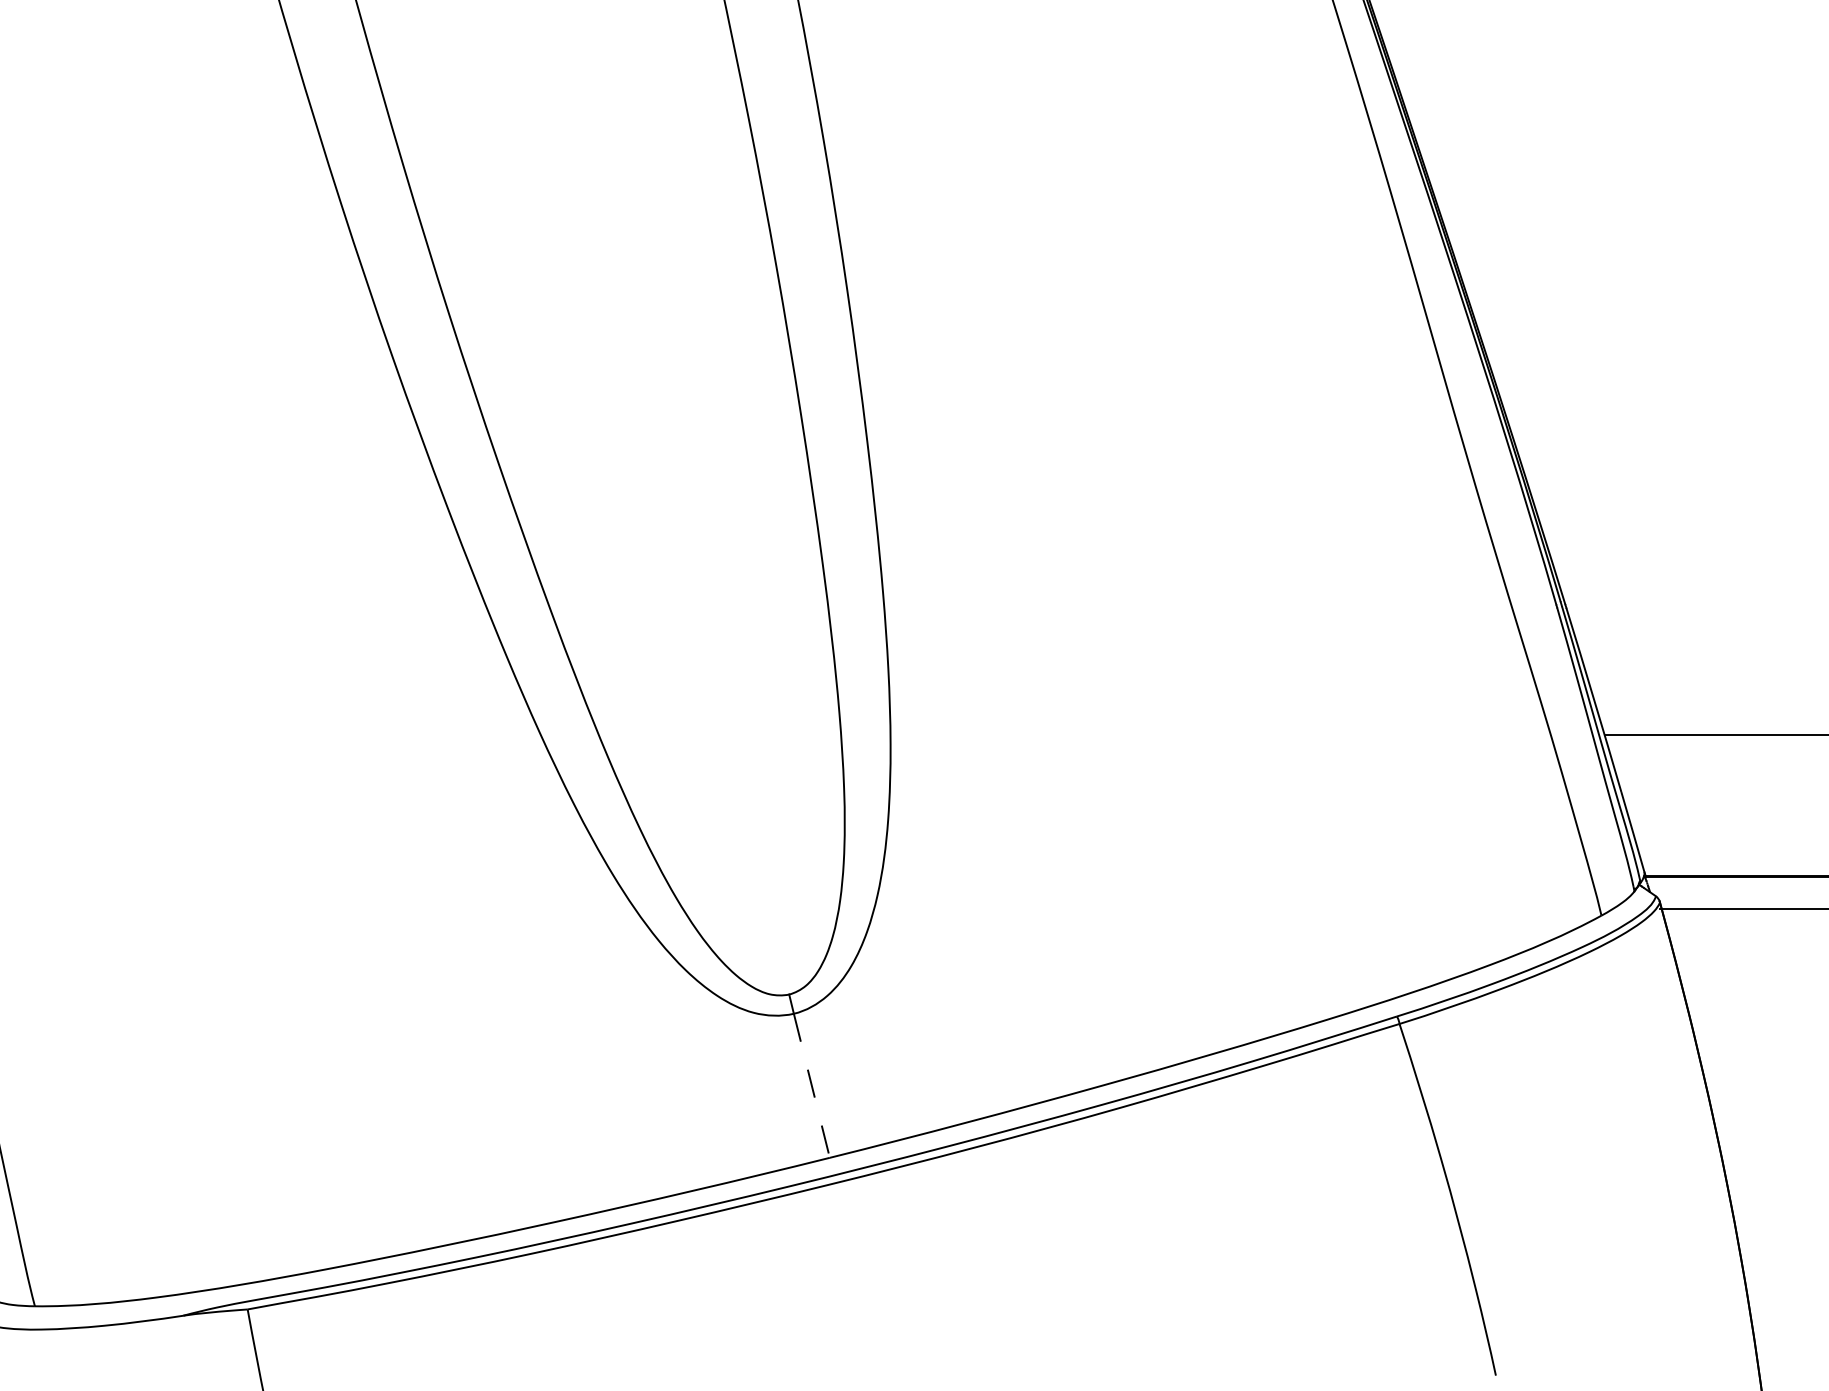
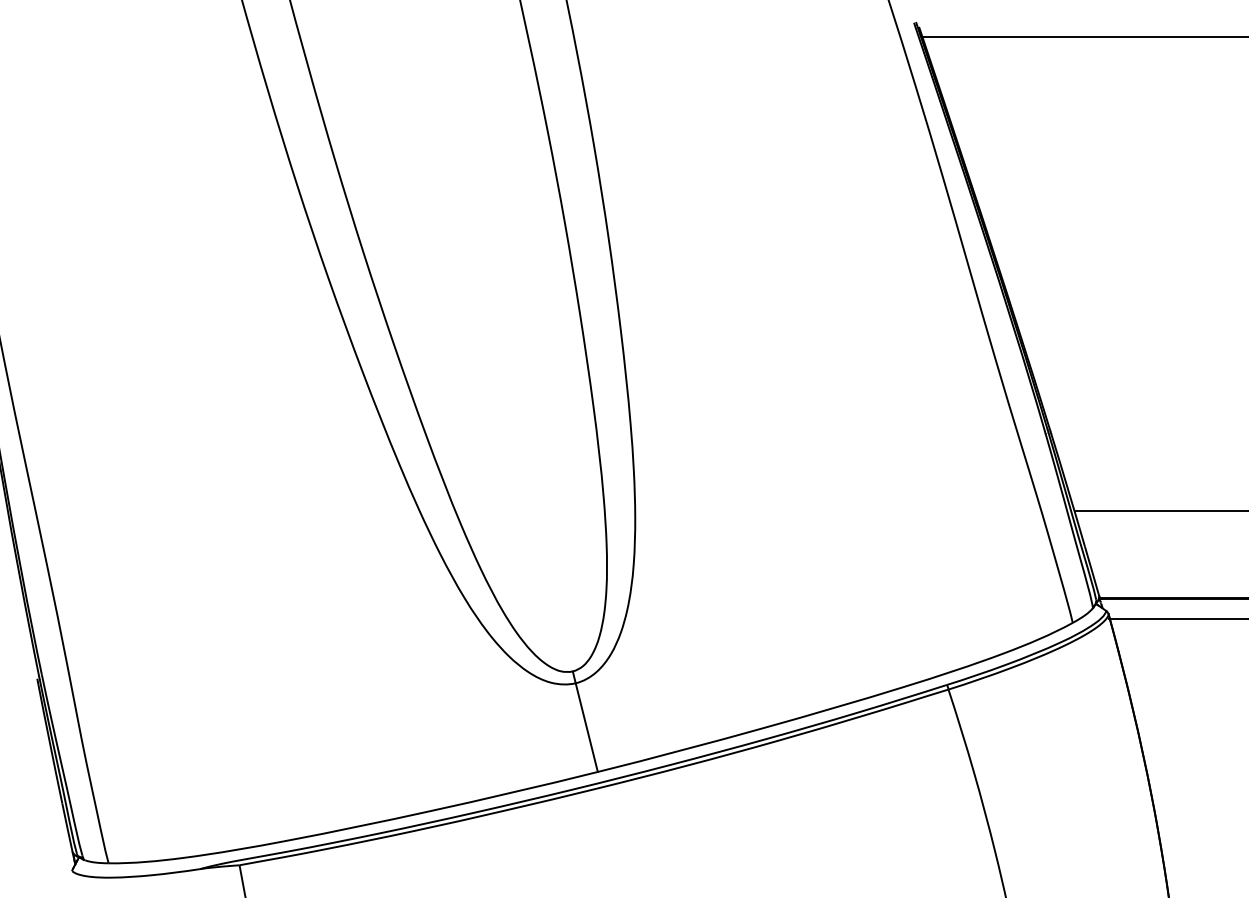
line: (811, 1085) -> (586, 727), dashed -> solid

